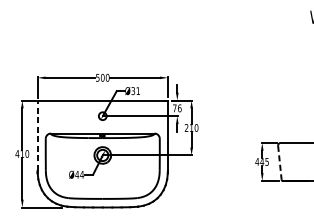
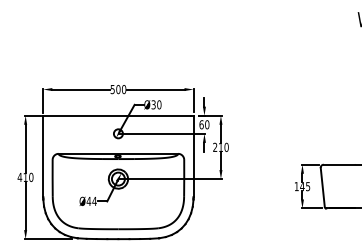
text: (138, 90) -> (159, 104), Ø31 -> Ø30
text: (177, 108) -> (204, 124), 76 -> 60
line: (37, 135) -> (43, 156), dashed -> solid
text: (257, 161) -> (296, 186), 445 -> 145
line: (279, 162) -> (322, 187), dashed -> solid

